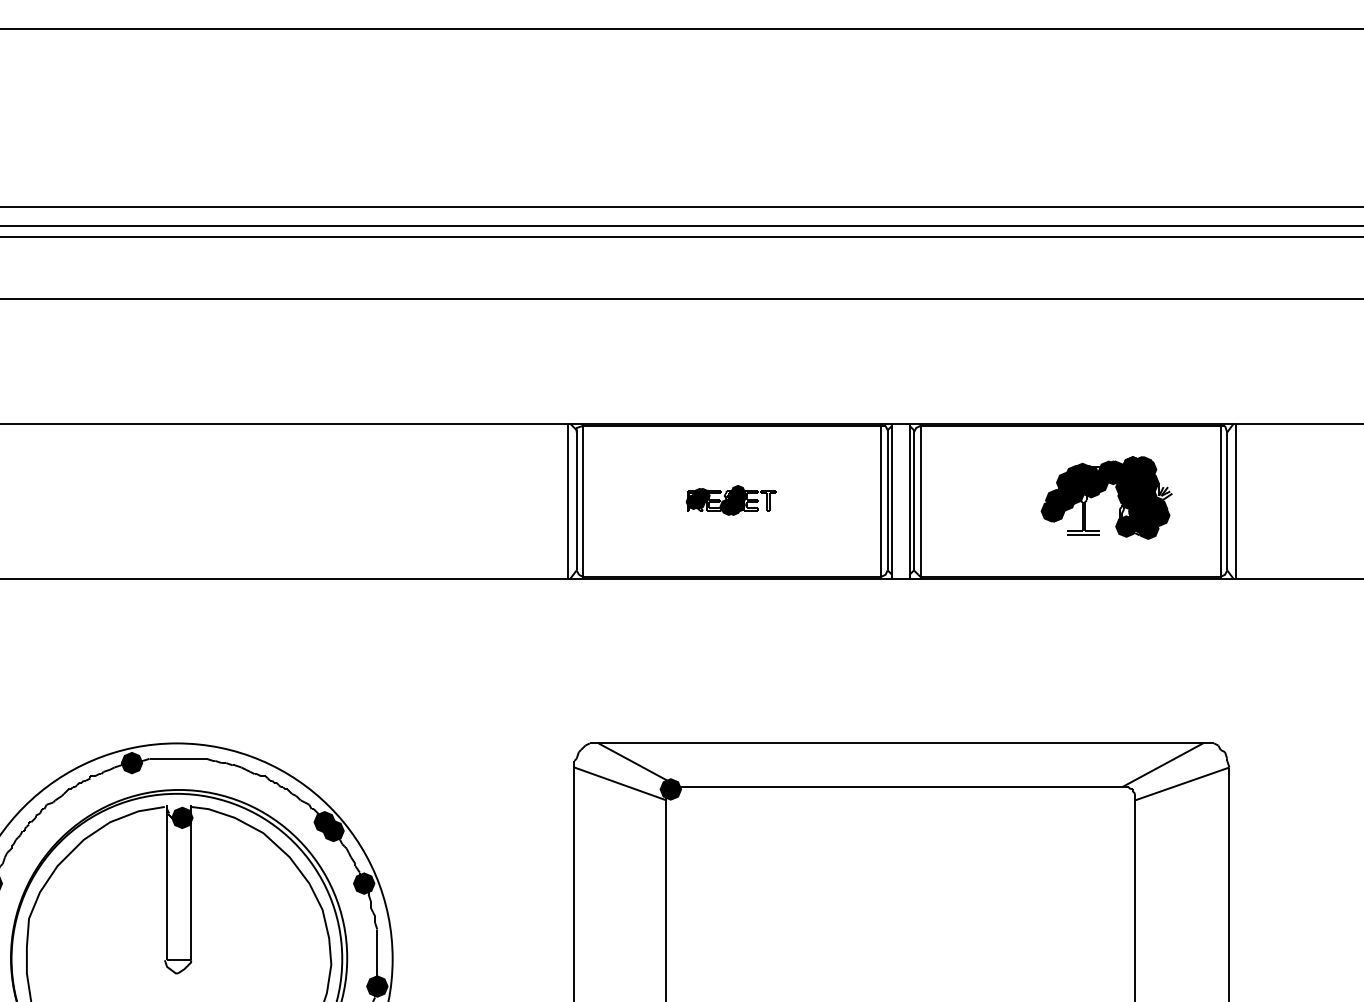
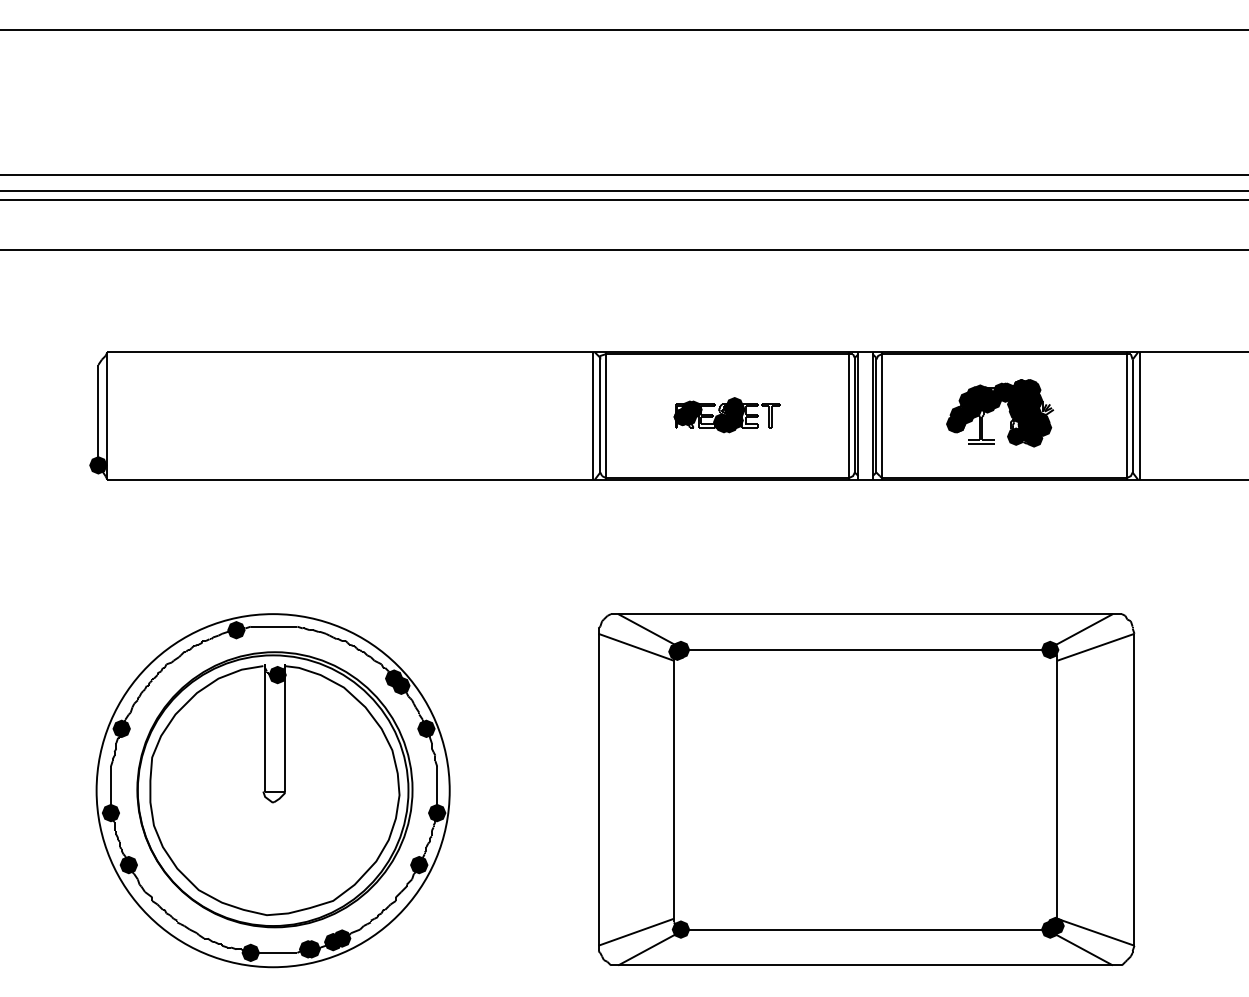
part: (1106, 490) -> (999, 407), moved
part: (730, 500) -> (726, 415), size x1.43
fill: (674, 786) -> (680, 649), added
fill: (1125, 786) -> (1049, 649), added

